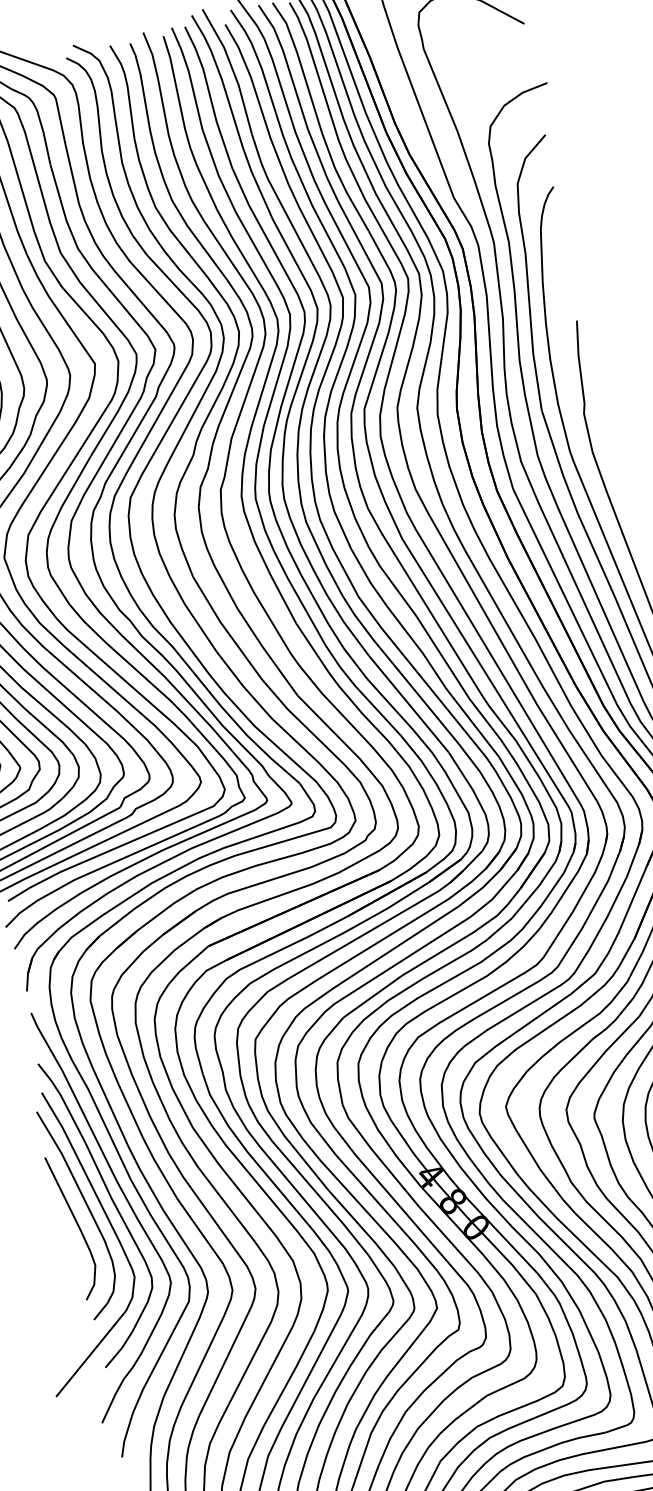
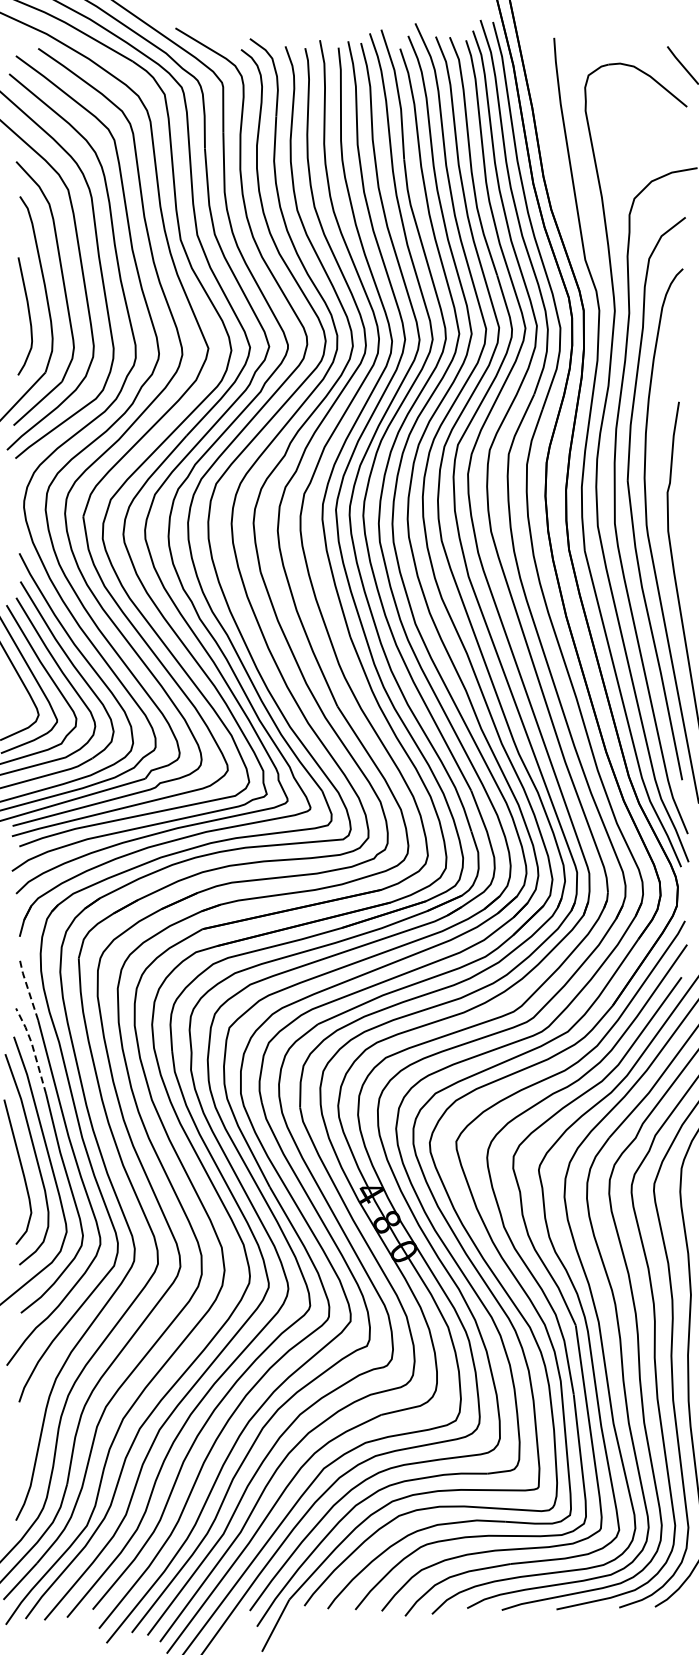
line: (45, 1041) -> (27, 988), solid -> dashed
line: (63, 1100) -> (33, 1048), solid -> dashed

